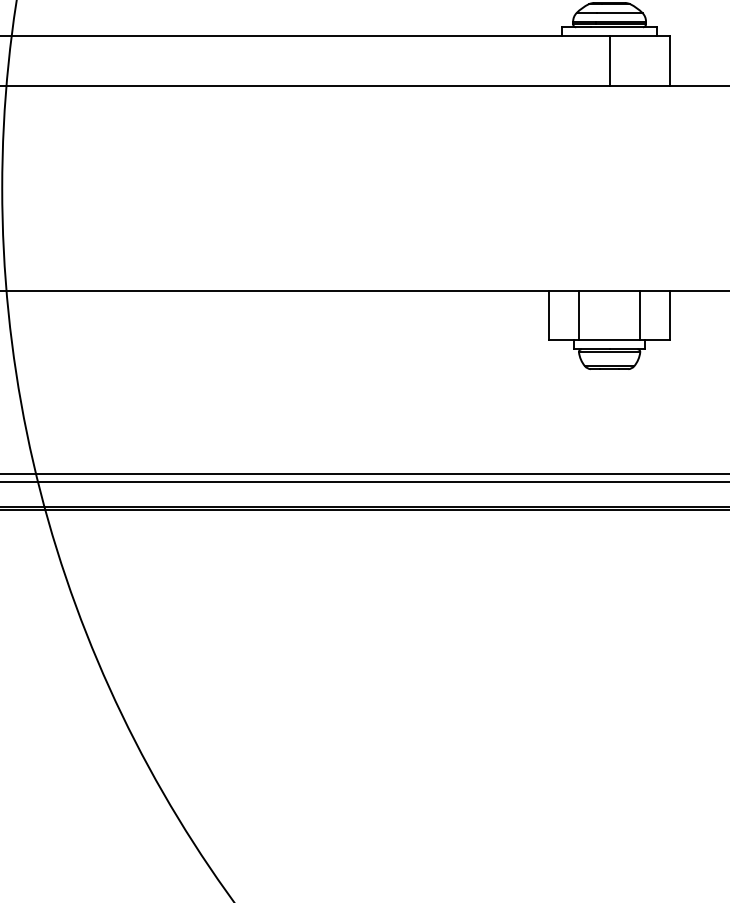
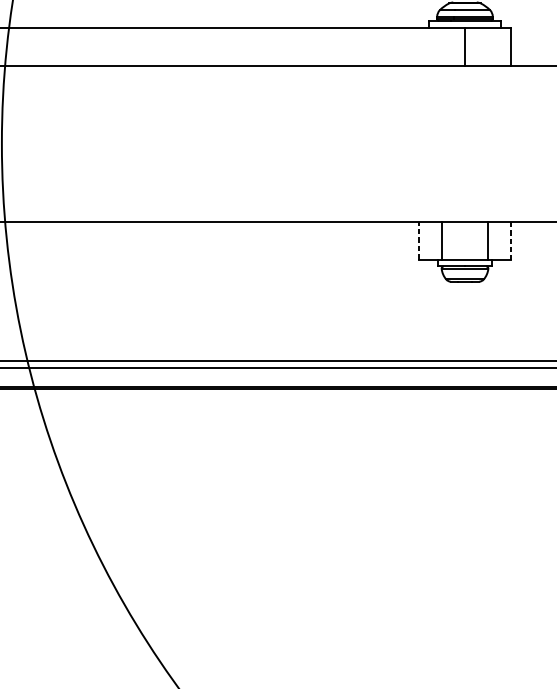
line: (548, 315) -> (418, 240), solid -> dashed
line: (670, 315) -> (511, 240), solid -> dashed

